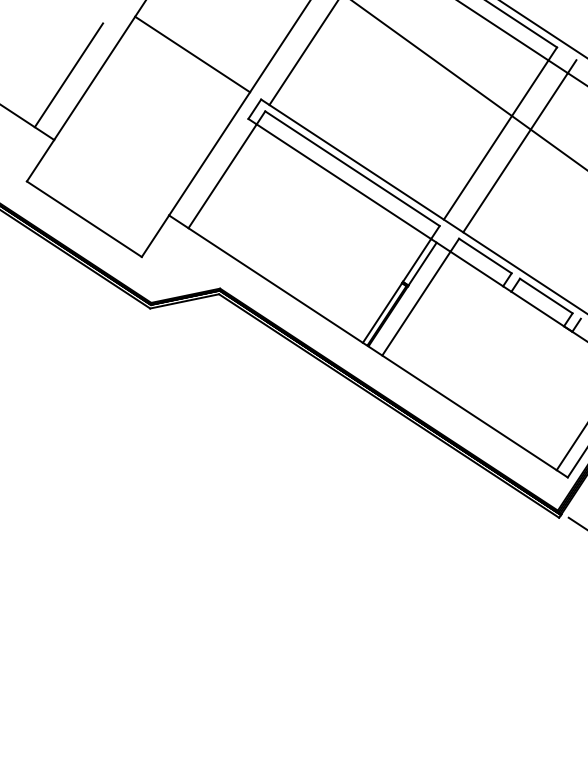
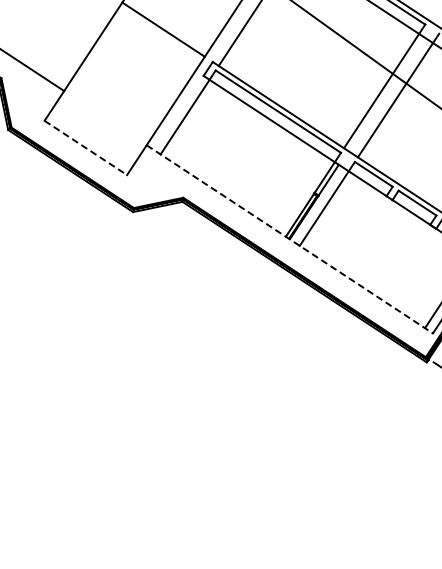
line: (68, 75) -> (74, 44), removed
line: (85, 219) -> (86, 148), solid -> dashed
line: (369, 346) -> (290, 239), solid -> dashed

